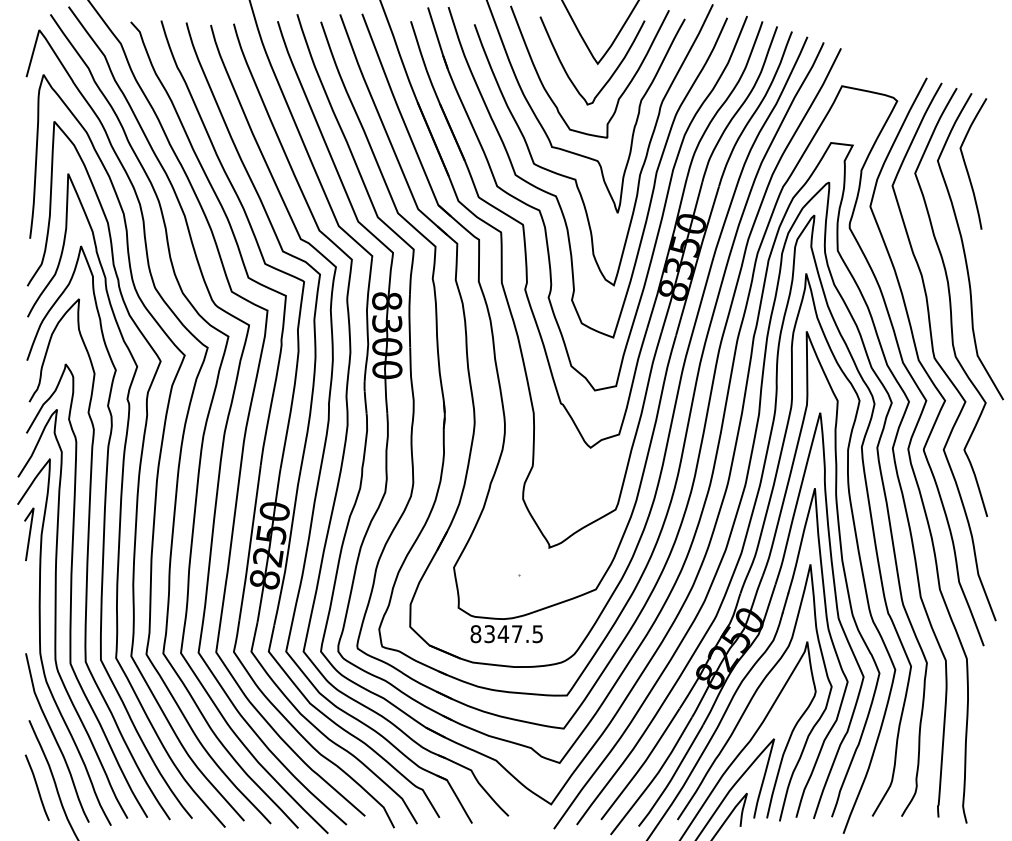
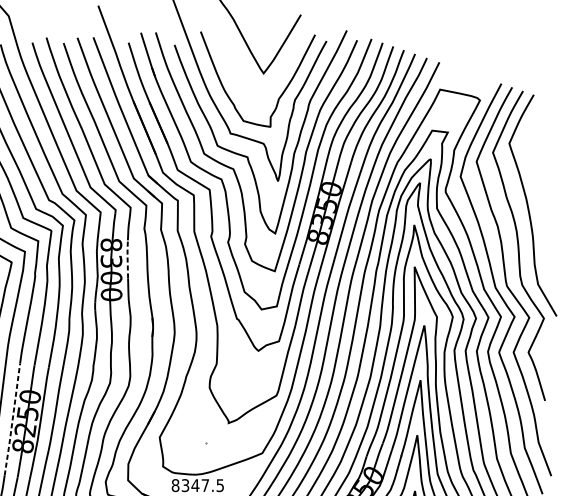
curve: (611, 74) -> (273, 81), removed
curve: (966, 164) -> (530, 146), removed
line: (409, 319) -> (127, 258), solid -> dashed
line: (250, 543) -> (12, 420), solid -> dashed

